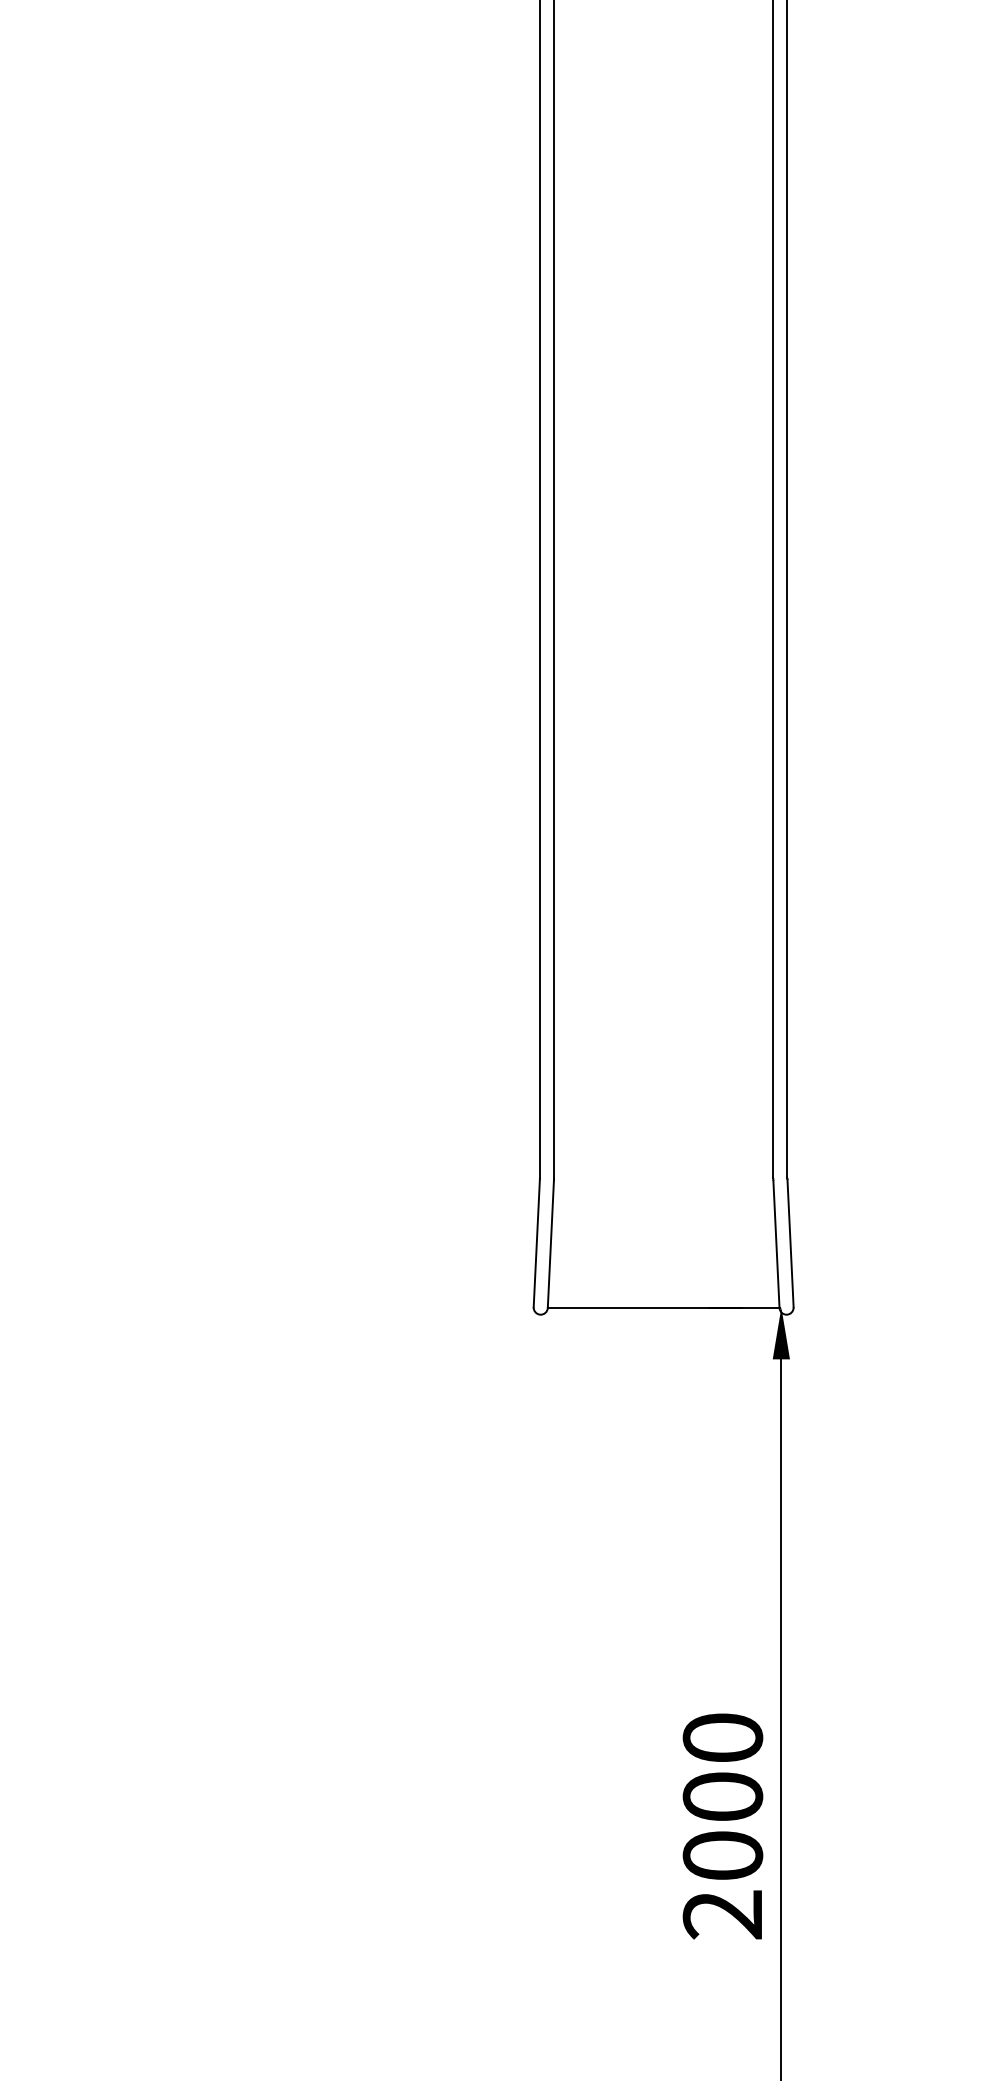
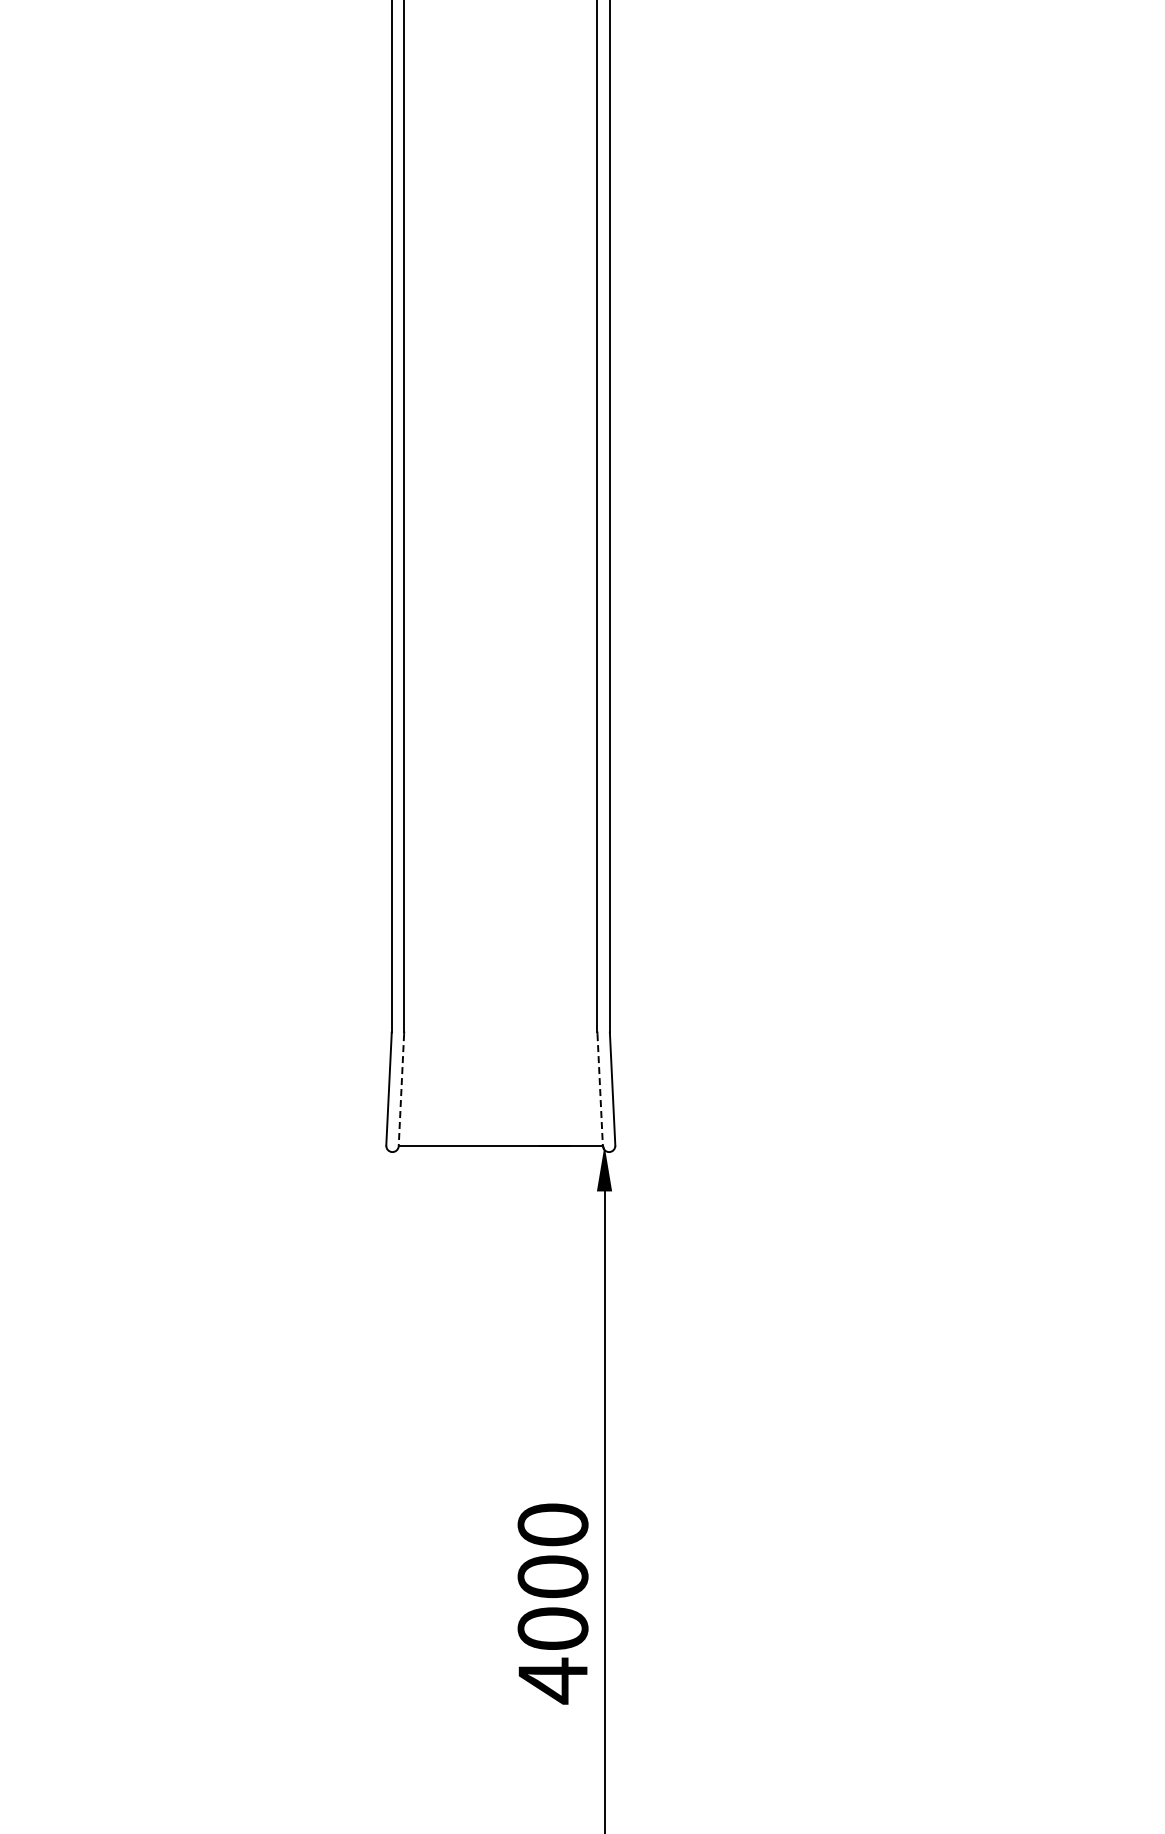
line: (550, 1243) -> (401, 1089), solid -> dashed
line: (776, 1243) -> (600, 1089), solid -> dashed
text: (722, 1914) -> (552, 1680), 2000 -> 4000

